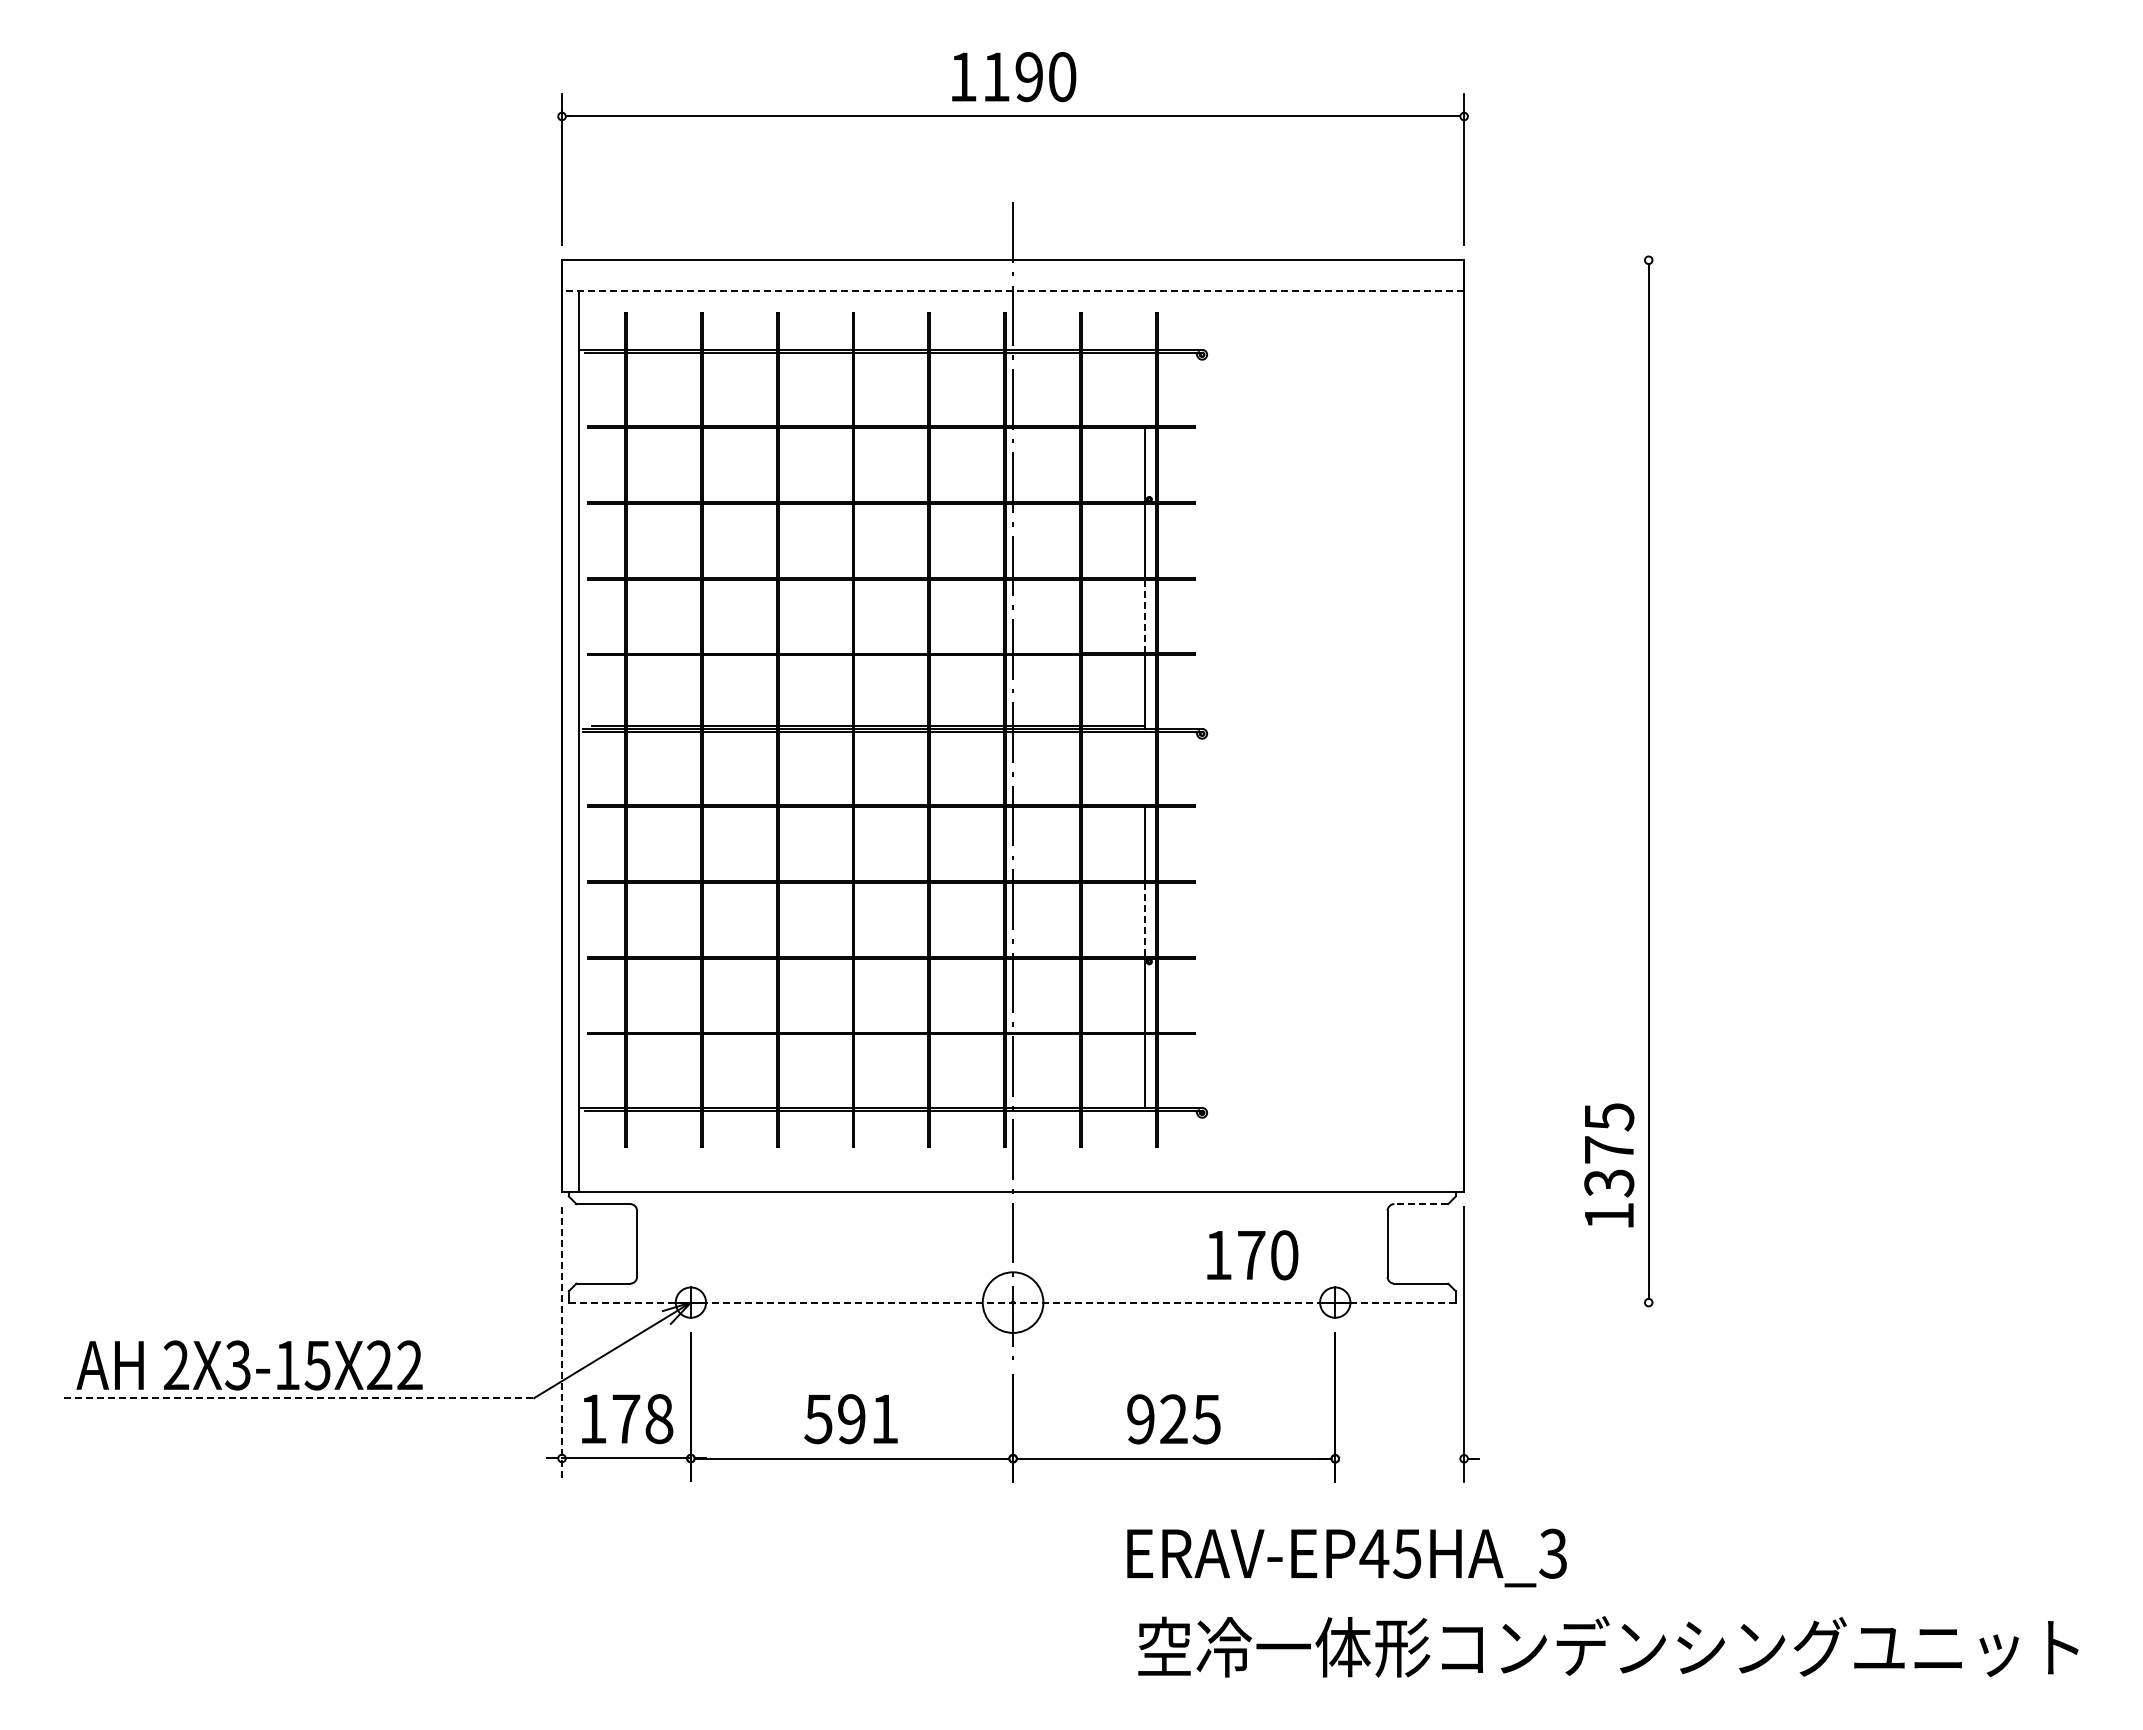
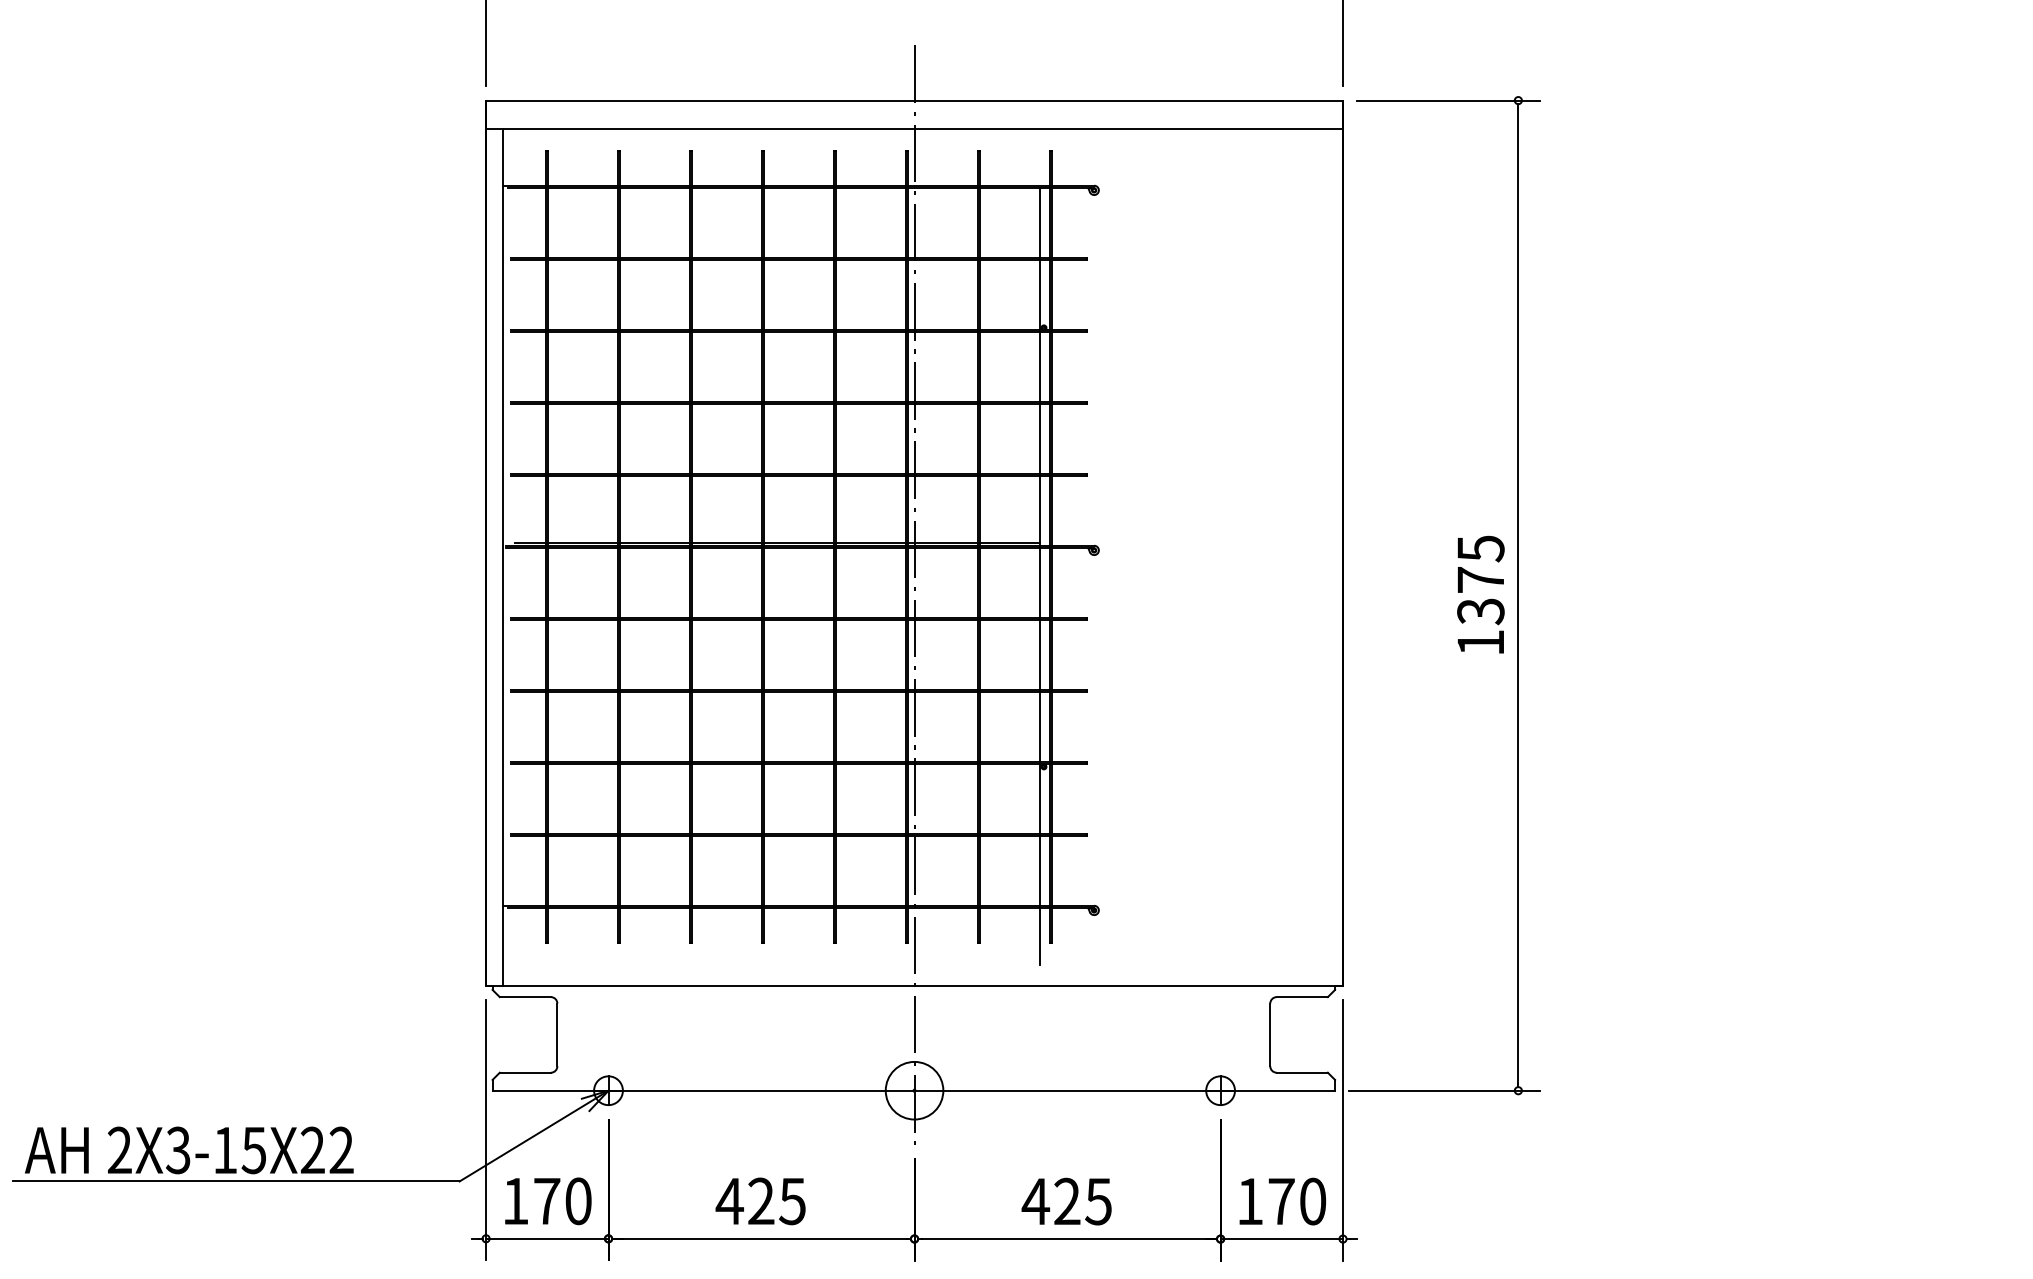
line: (1575, 260) -> (1448, 100), added
line: (1012, 290) -> (913, 129), dashed -> solid
line: (1144, 389) -> (1039, 223), added
line: (1144, 616) -> (1039, 438), dashed -> solid
line: (1144, 768) -> (1039, 583), added
line: (1144, 919) -> (1039, 726), dashed -> solid
line: (1144, 1139) -> (1039, 935), added
text: (1609, 1165) -> (1481, 594), moved
line: (1421, 1204) -> (1302, 997), dashed -> solid
text: (1252, 1255) -> (1282, 1201), moved
line: (1012, 1302) -> (913, 1090), dashed -> solid
line: (1570, 1302) -> (1444, 1090), added
line: (562, 1344) -> (486, 1130), dashed -> solid
line: (299, 1398) -> (236, 1181), dashed -> solid
text: (659, 1418) -> (578, 1200), 178 -> 170
text: (850, 1419) -> (760, 1201), 591 -> 425
text: (1140, 1419) -> (1035, 1201), 925 -> 425
line: (1399, 1458) -> (1281, 1238), added

